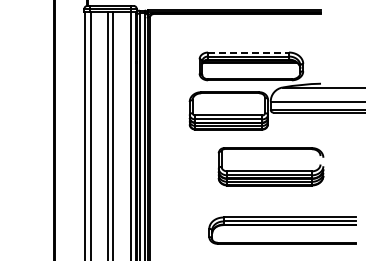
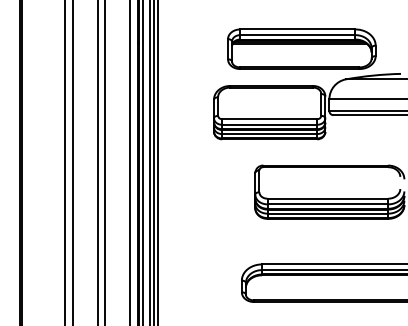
line: (249, 52) -> (299, 29), dashed -> solid

